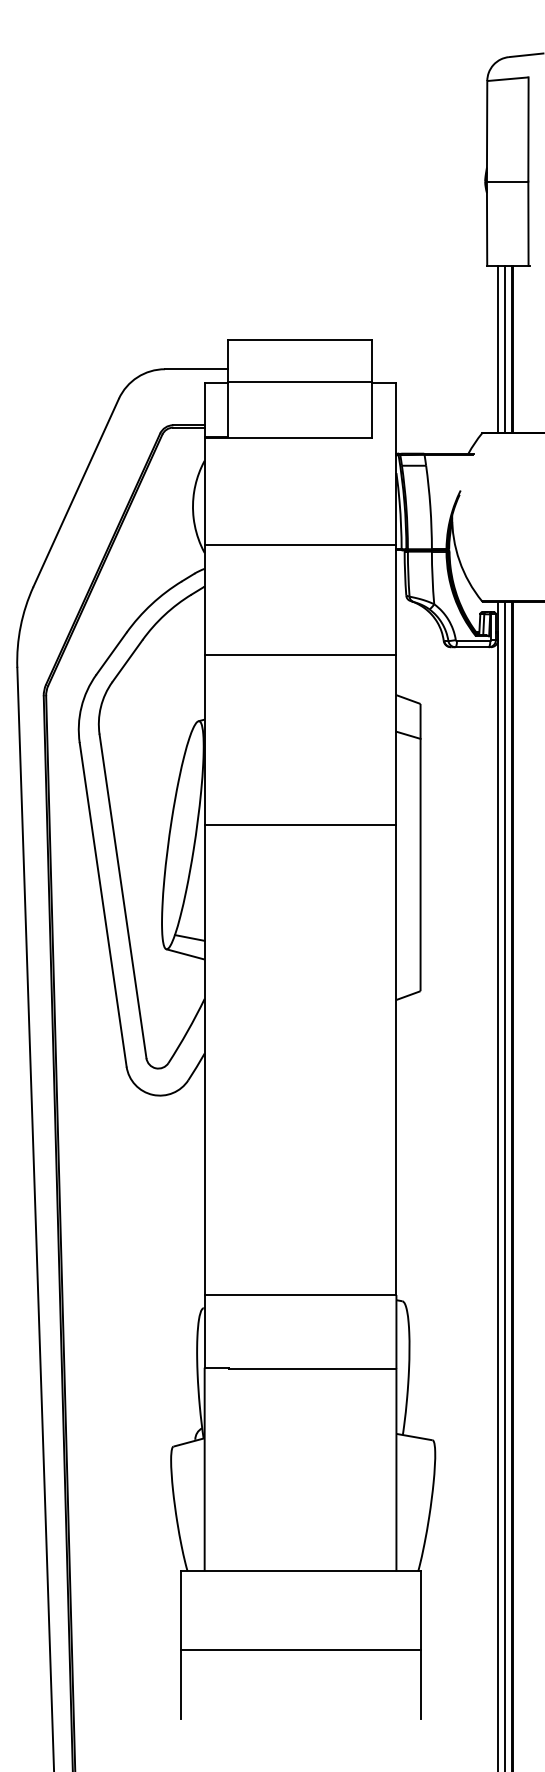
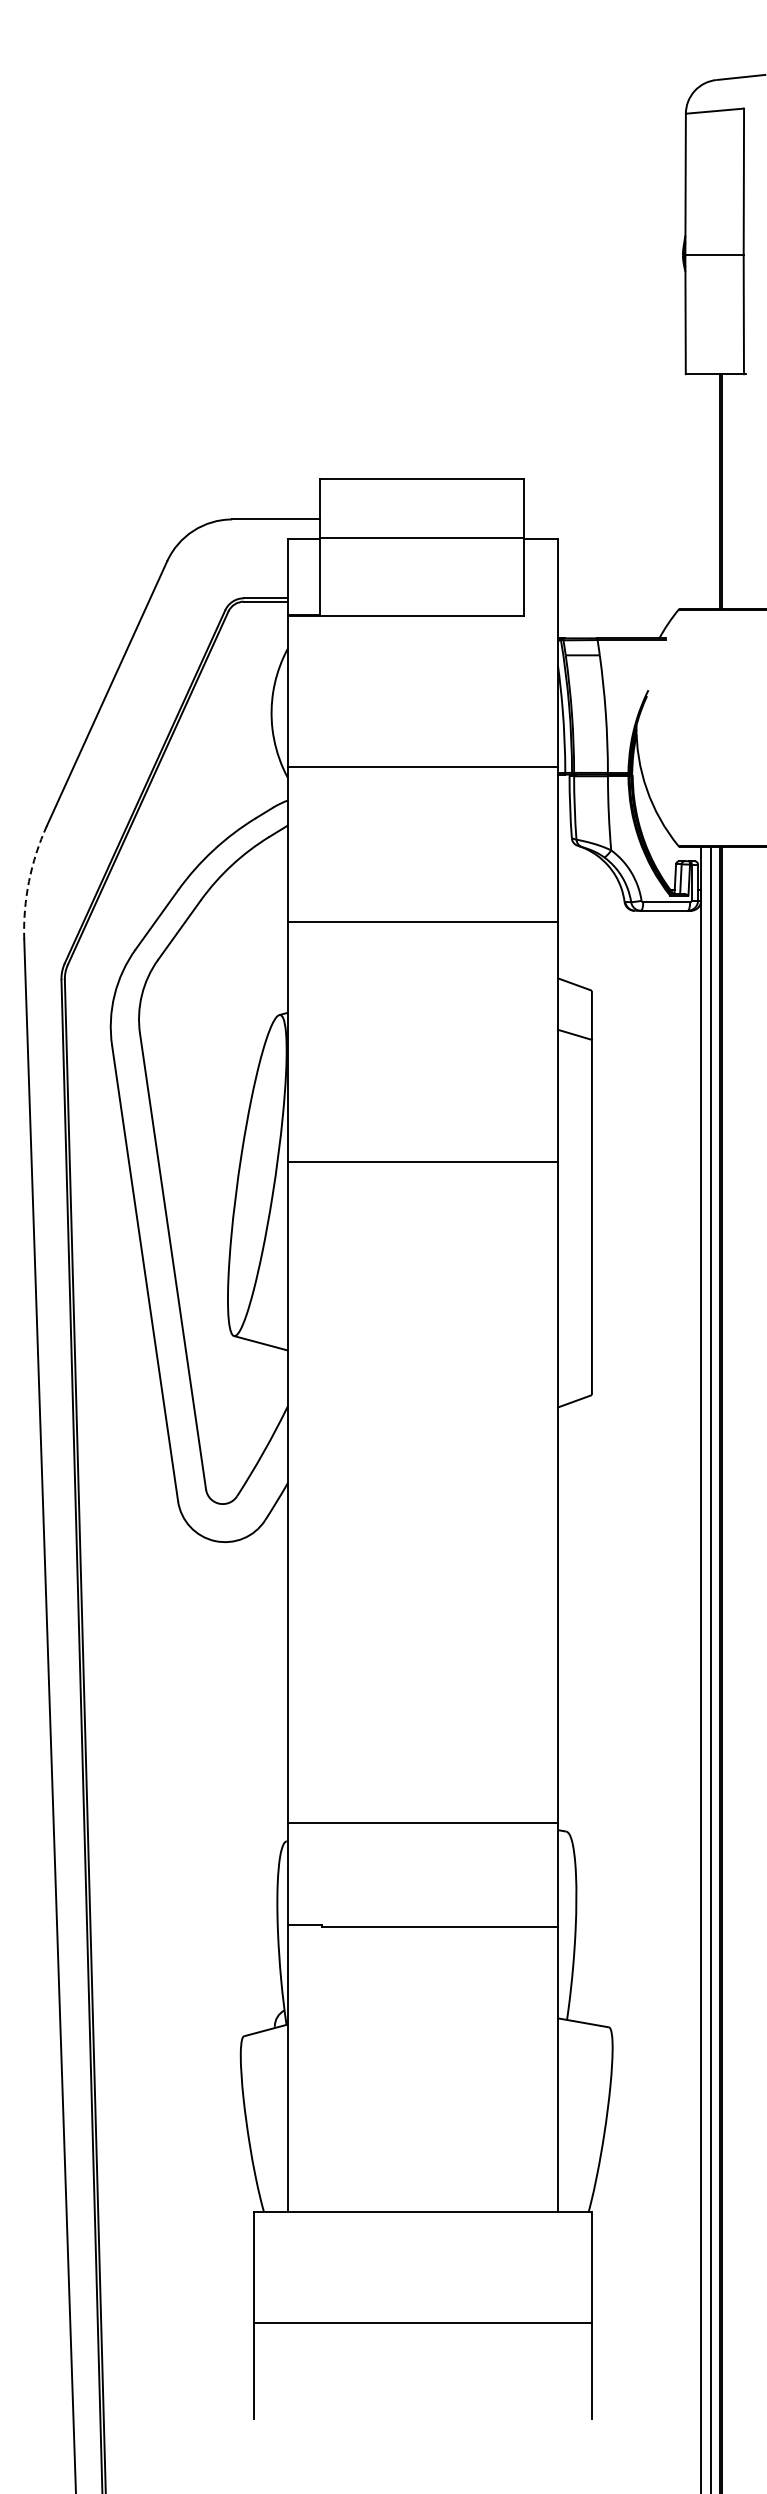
line: (498, 349) -> (701, 491), removed
line: (505, 349) -> (711, 491), removed
arc: (21, 626) -> (29, 881), solid -> dashed
line: (190, 938) -> (267, 1320), removed

